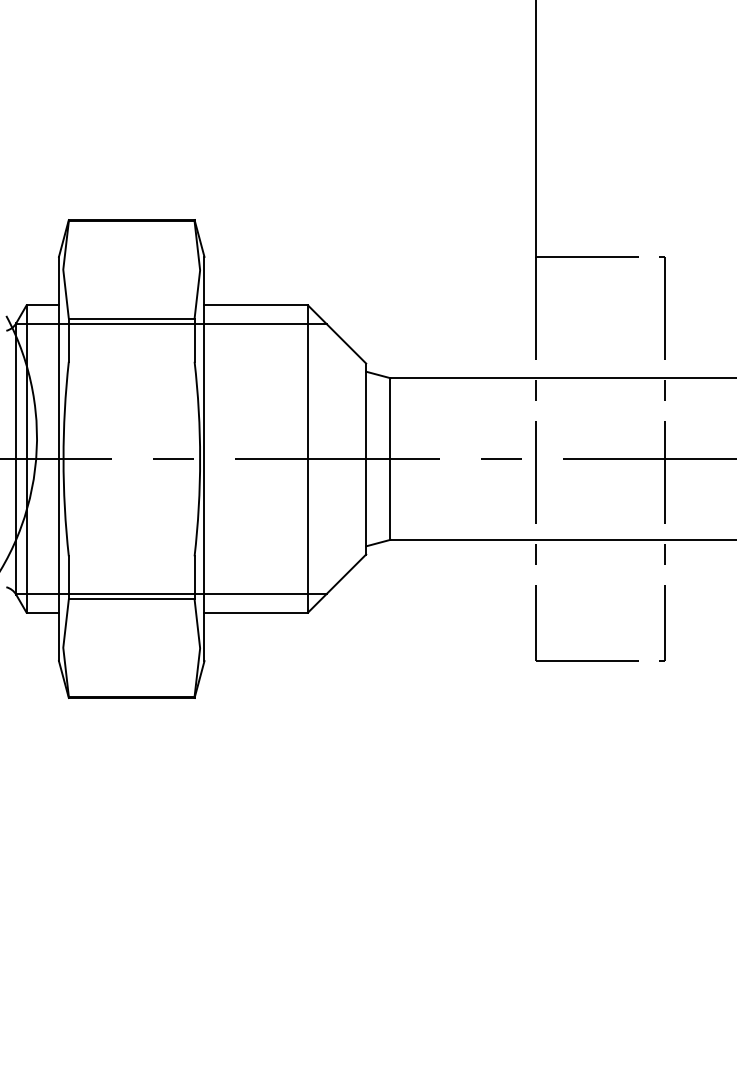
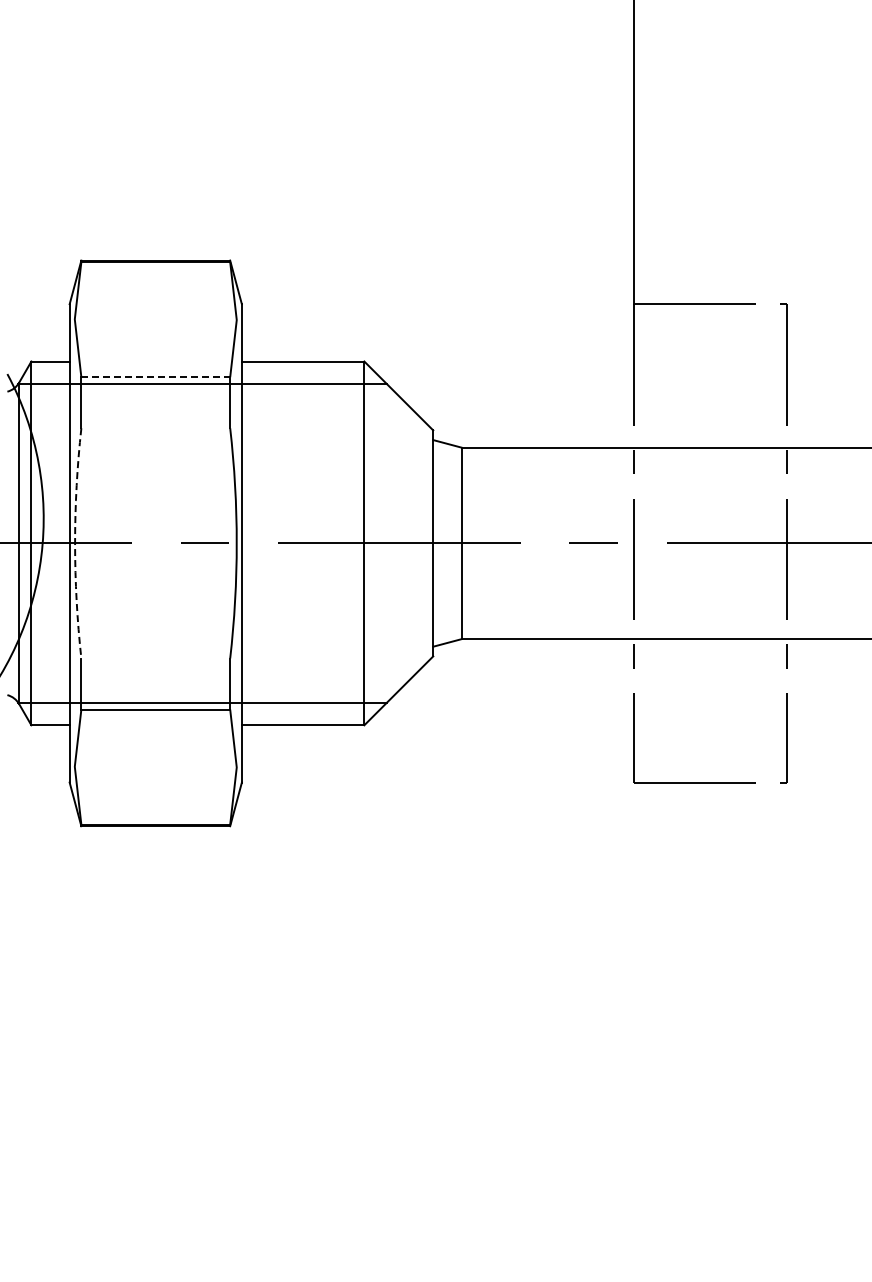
line: (132, 318) -> (156, 377), solid -> dashed
arc: (63, 459) -> (75, 543), solid -> dashed

